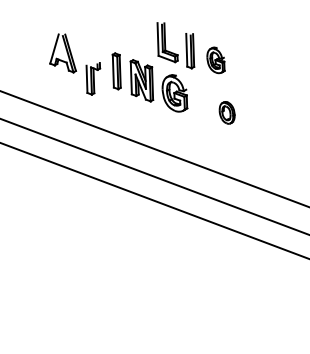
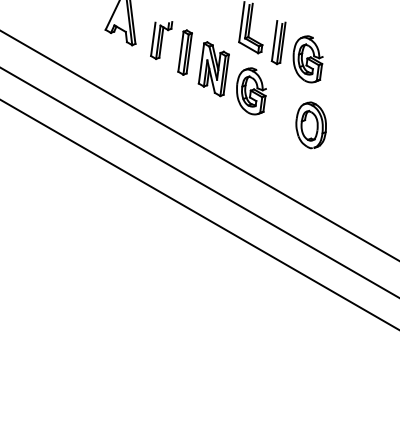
part: (215, 60) -> (307, 59), size x1.43
part: (93, 79) -> (161, 40), moved
part: (226, 113) -> (310, 125), size x1.67

